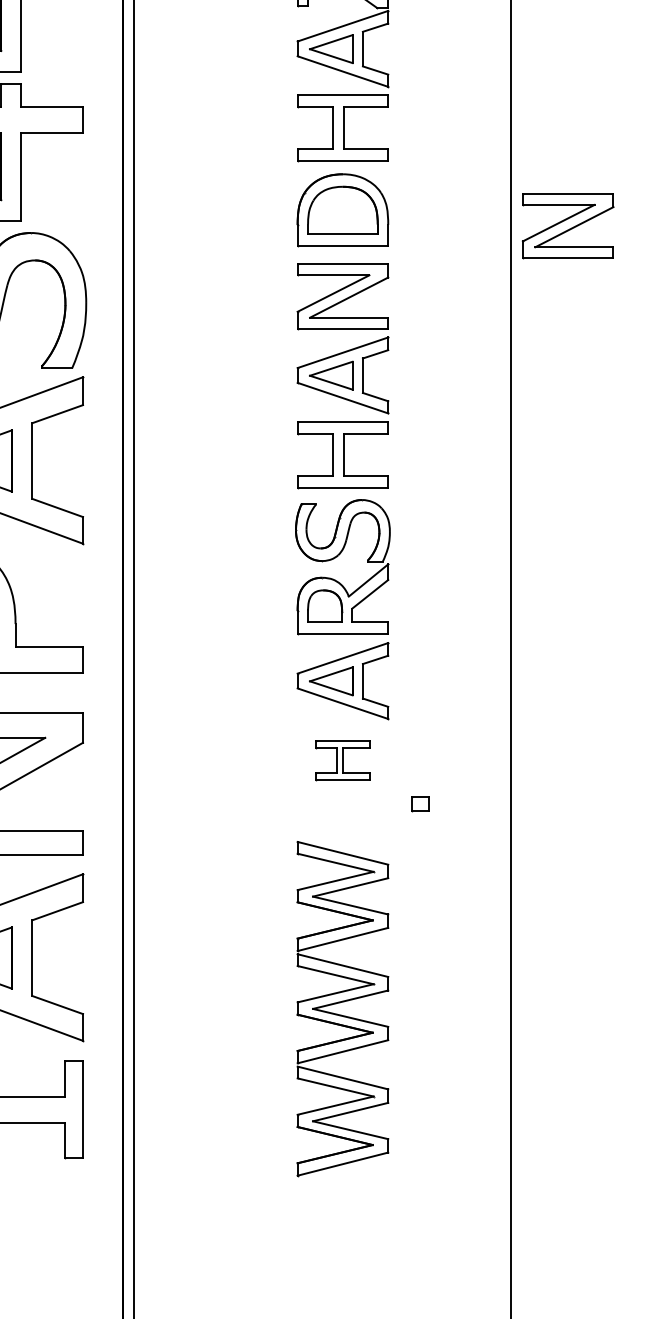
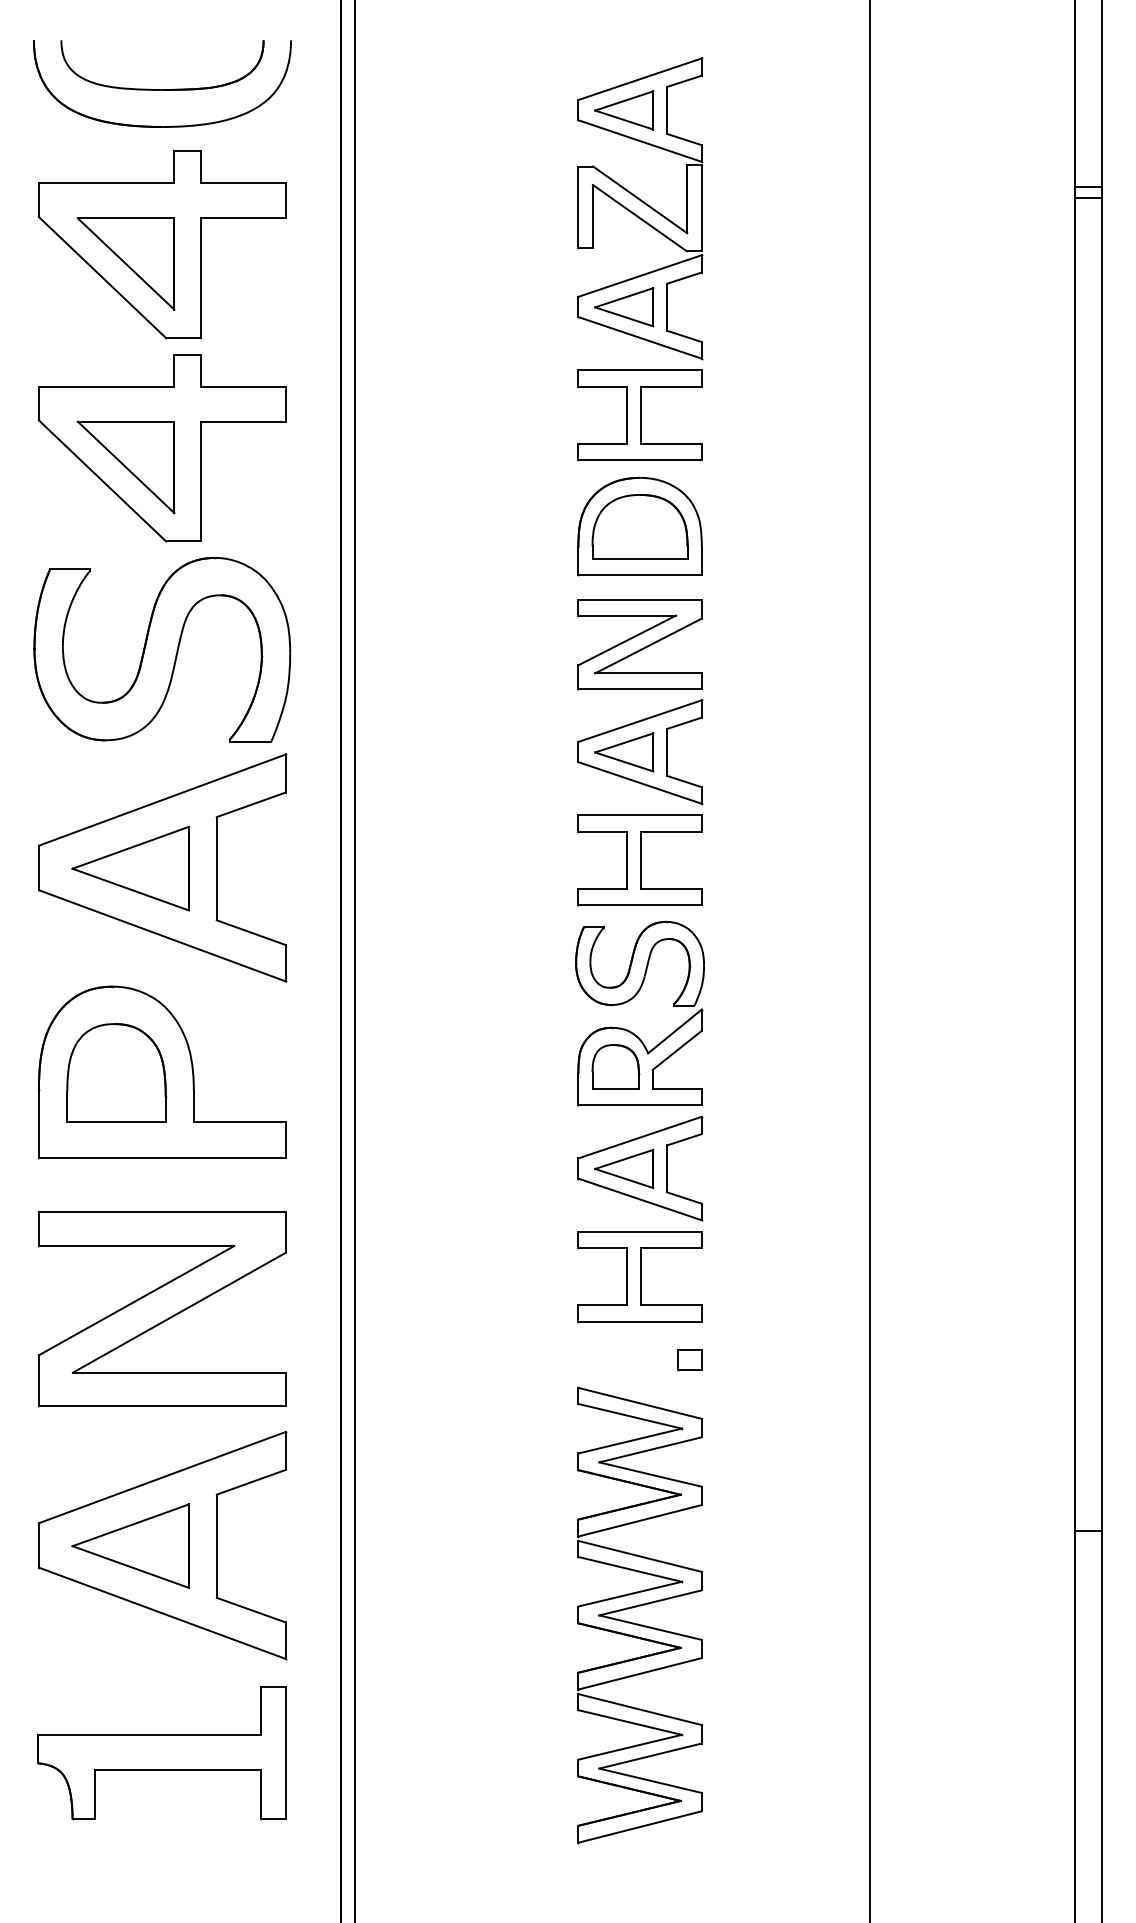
part: (567, 226) -> (946, 548), removed
part: (342, 760) -> (639, 1277), size x1.67
part: (420, 804) -> (689, 1360), moved

